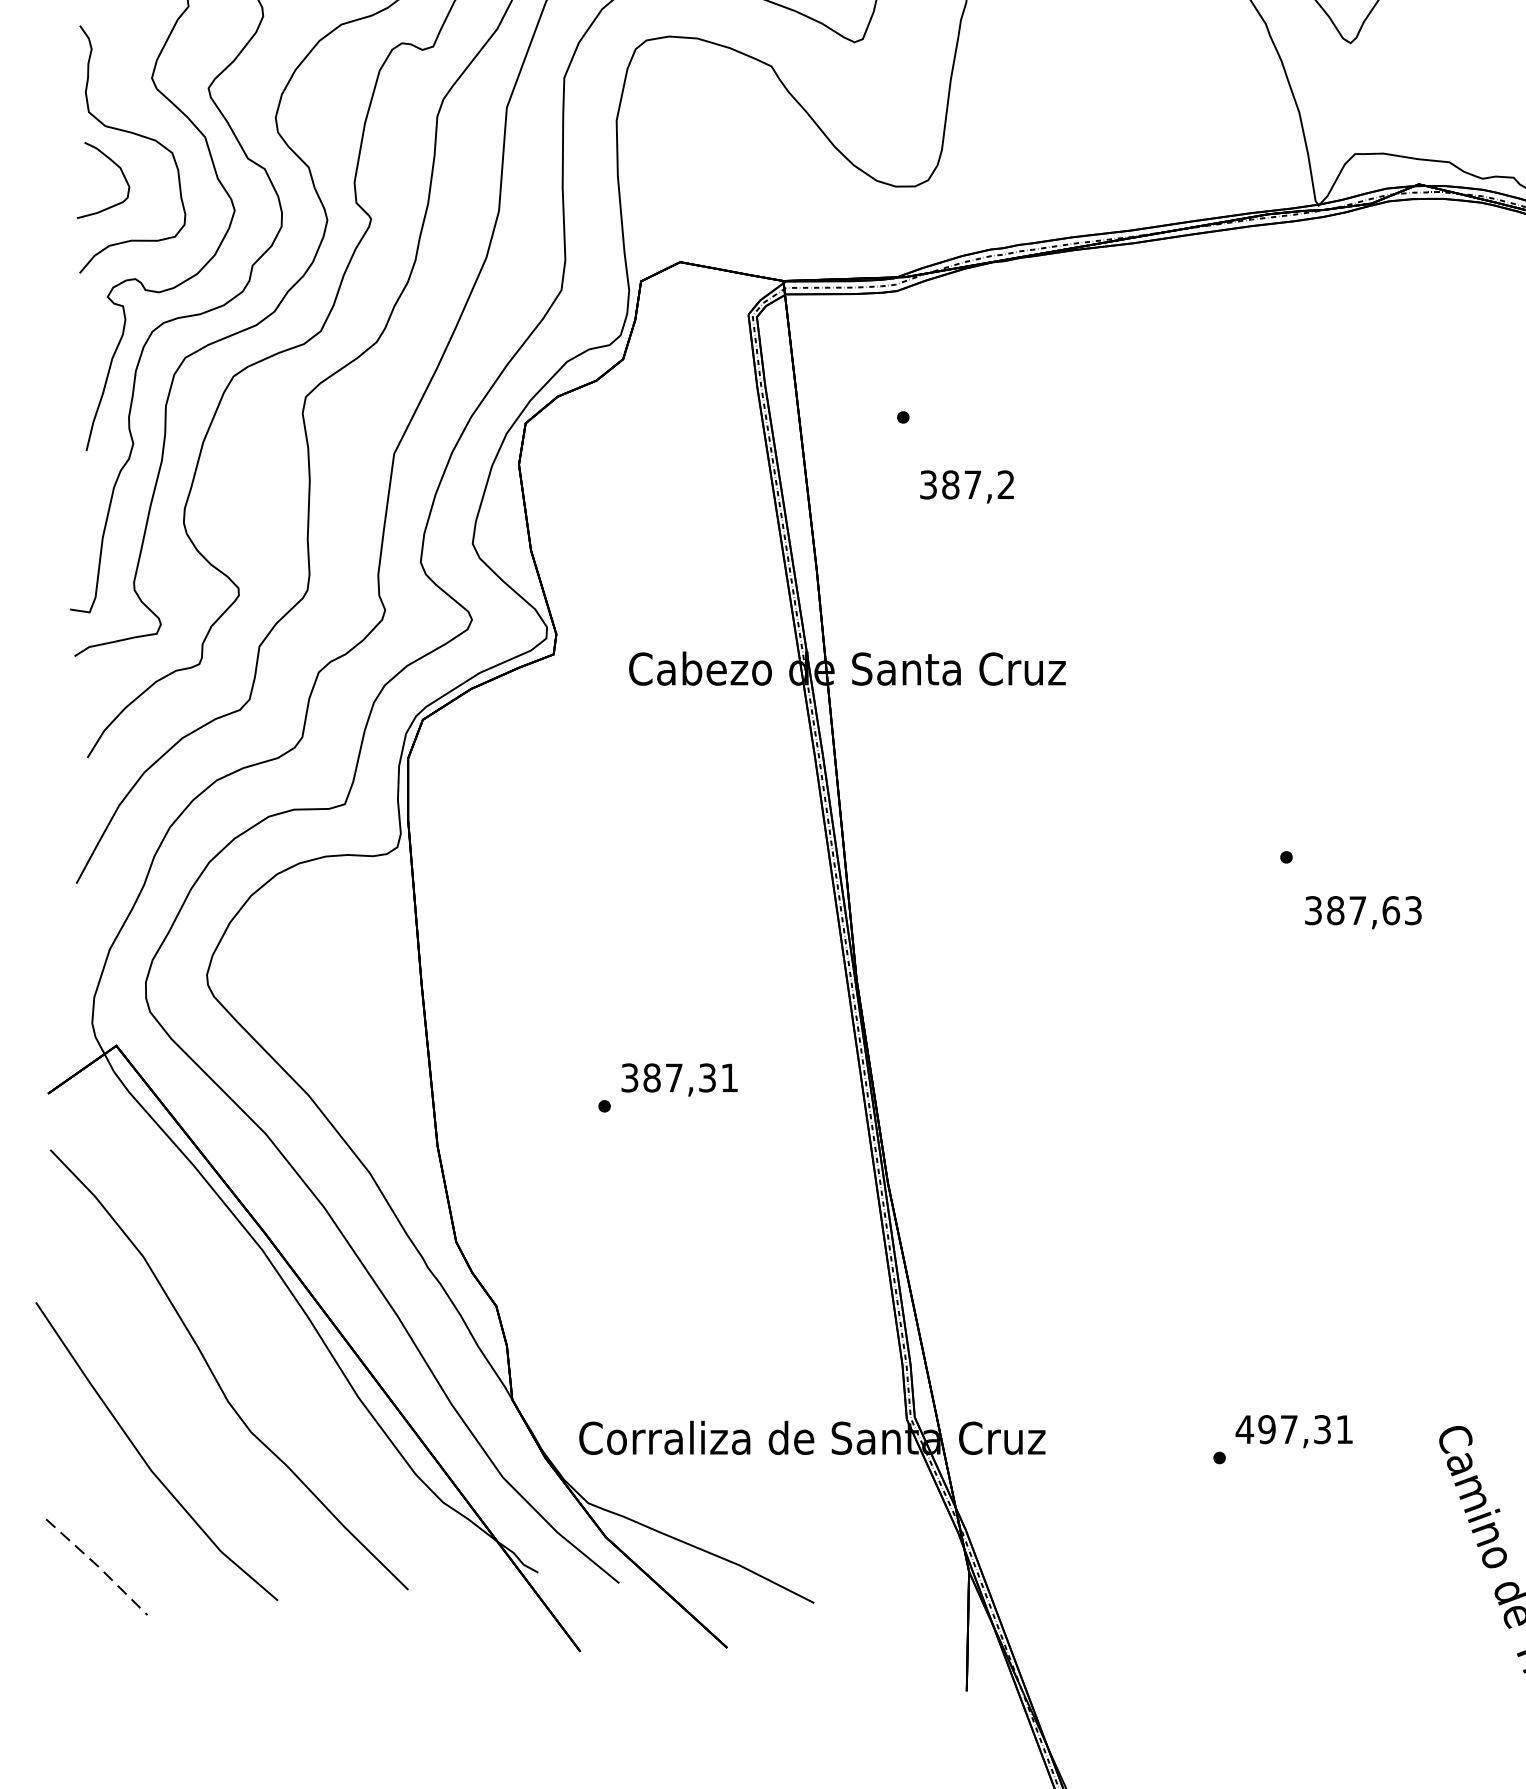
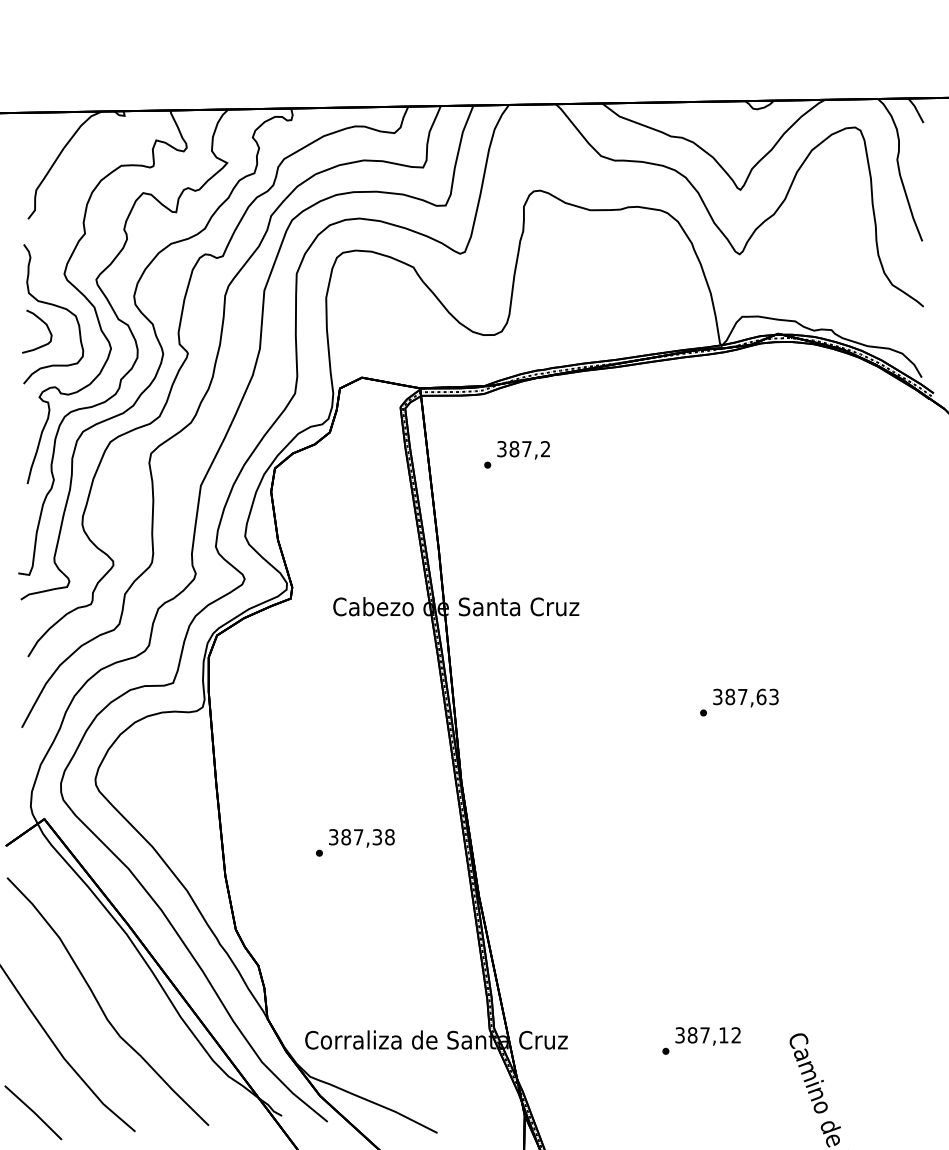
text: (966, 487) -> (523, 450), moved
text: (1362, 911) -> (745, 697), moved
text: (728, 1078) -> (389, 837), 387,31 -> 387,38
text: (1293, 1429) -> (707, 1035), 497,31 -> 387,12
line: (98, 1566) -> (34, 1112), dashed -> solid

